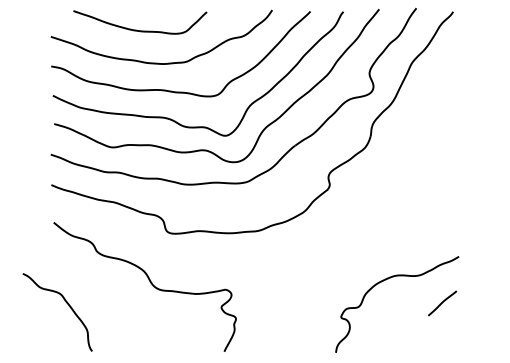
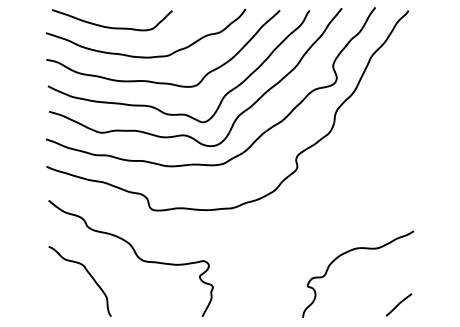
curve: (140, 30) -> (112, 27), moved
curve: (66, 303) -> (88, 273), moved
line: (442, 303) -> (398, 304), moved

